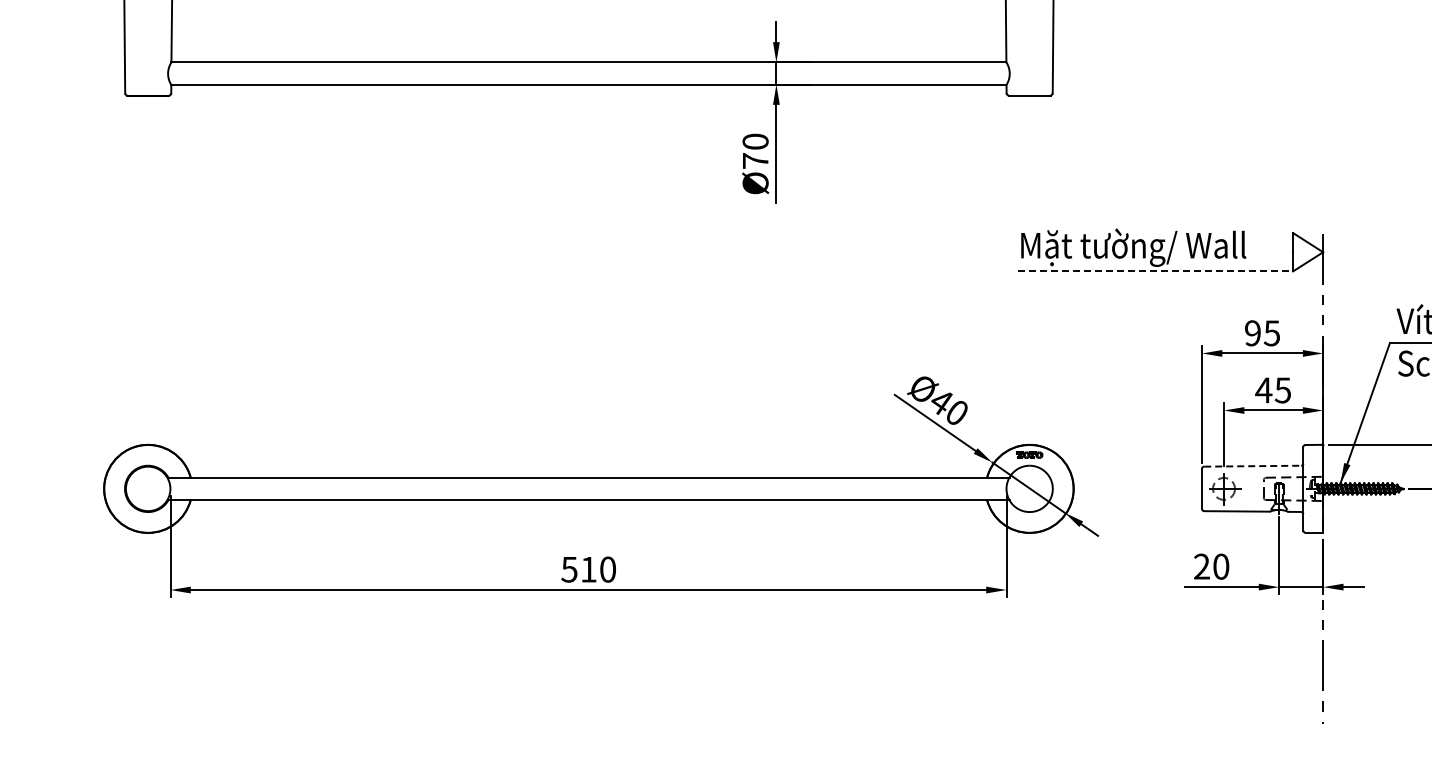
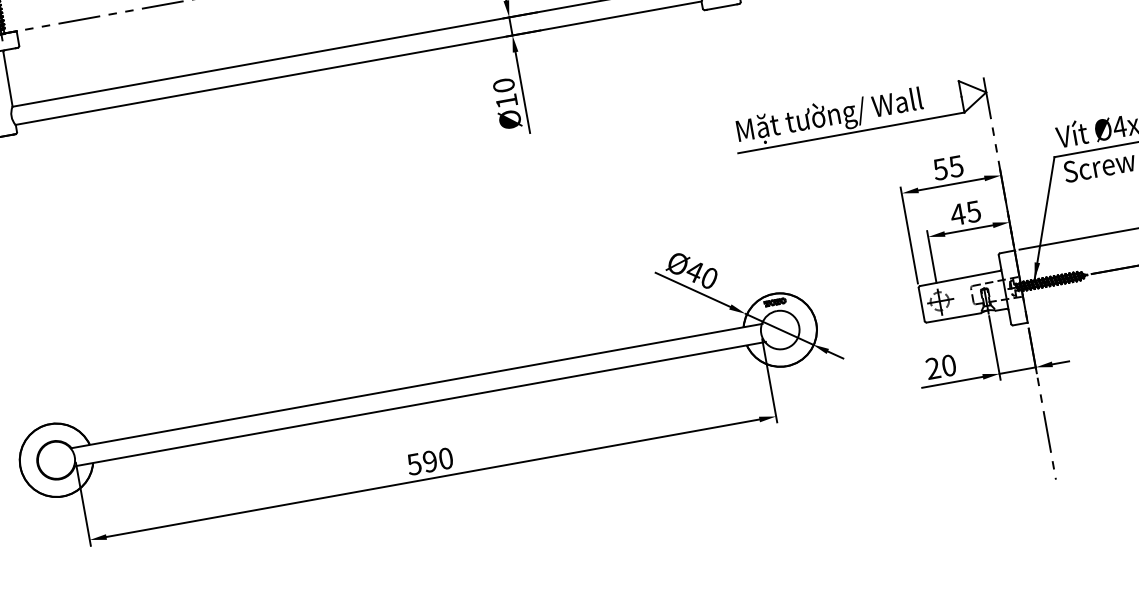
text: (755, 160) -> (506, 100), Ø70 -> Ø10
line: (1155, 271) -> (851, 132), dashed -> solid
text: (1252, 333) -> (940, 169), 95 -> 55
line: (1253, 466) -> (960, 278), dashed -> solid
text: (588, 569) -> (429, 461), 510 -> 590

